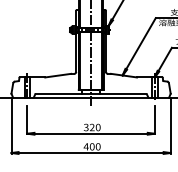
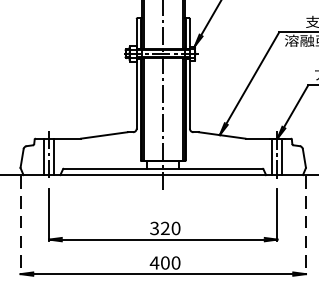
line: (11, 126) -> (20, 226), solid -> dashed
line: (170, 126) -> (305, 226), solid -> dashed

